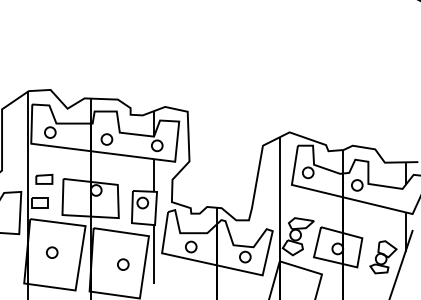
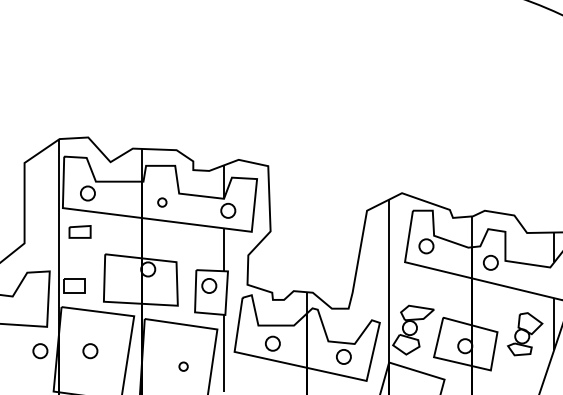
circle: (107, 139) -> (162, 202), size x0.6
part: (43, 179) -> (79, 231), moved
circle: (14, 252) -> (40, 351), added
part: (383, 257) -> (525, 334), moved
circle: (123, 264) -> (183, 366), size x0.6

